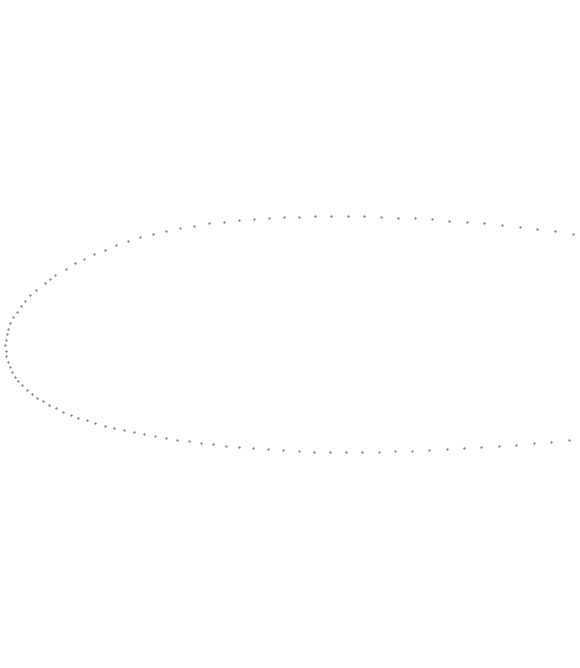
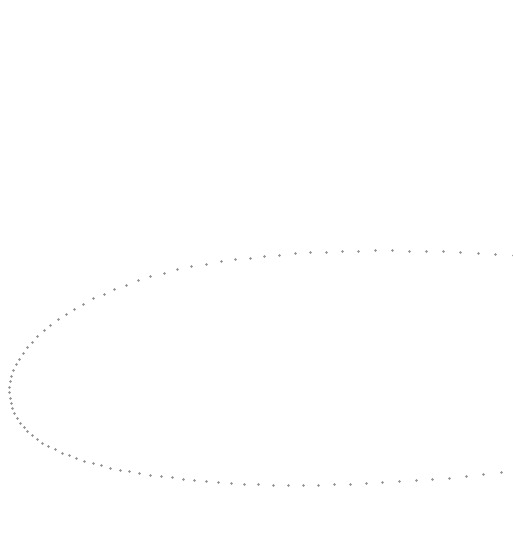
part: (50, 279) -> (51, 325), size x1.43

